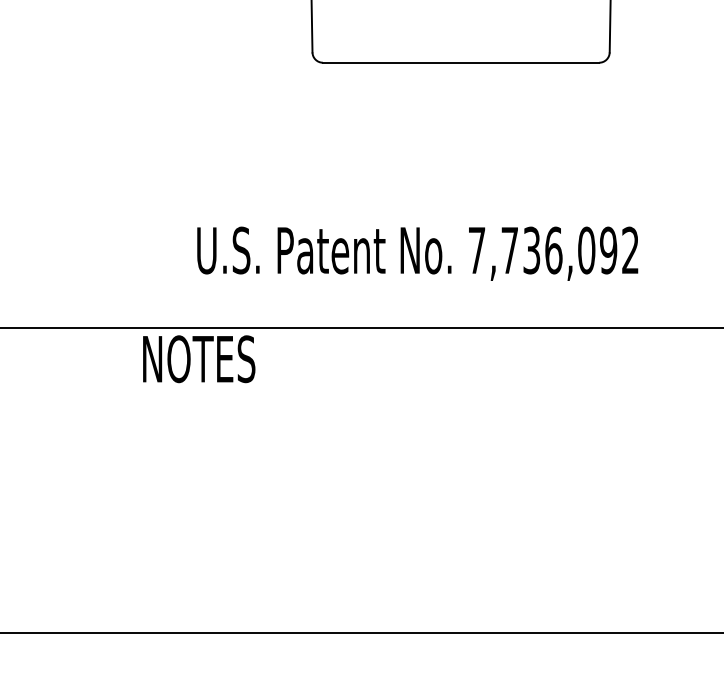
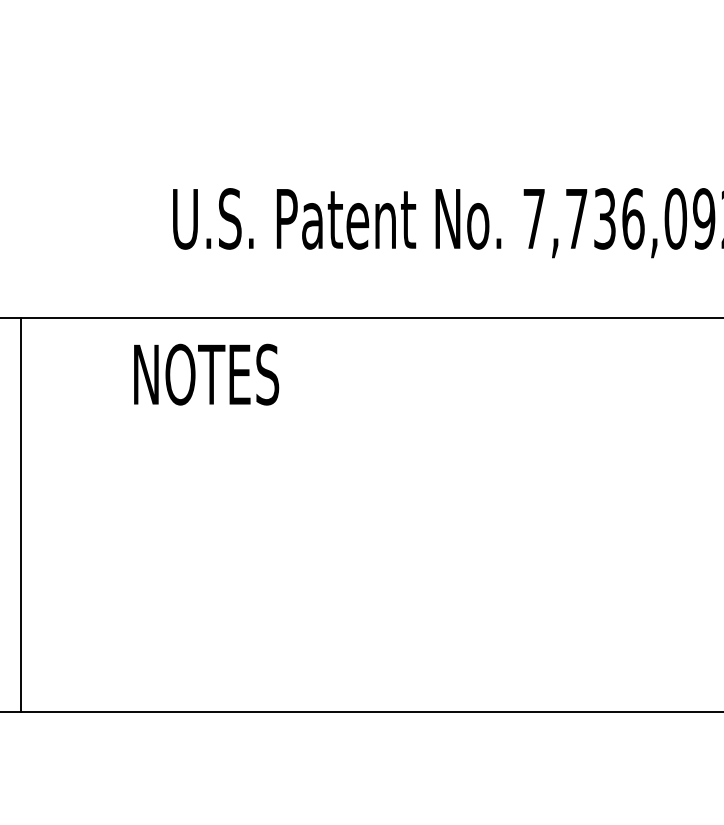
text: (199, 359) -> (206, 375), moved
line: (79, 479) -> (21, 514), added

